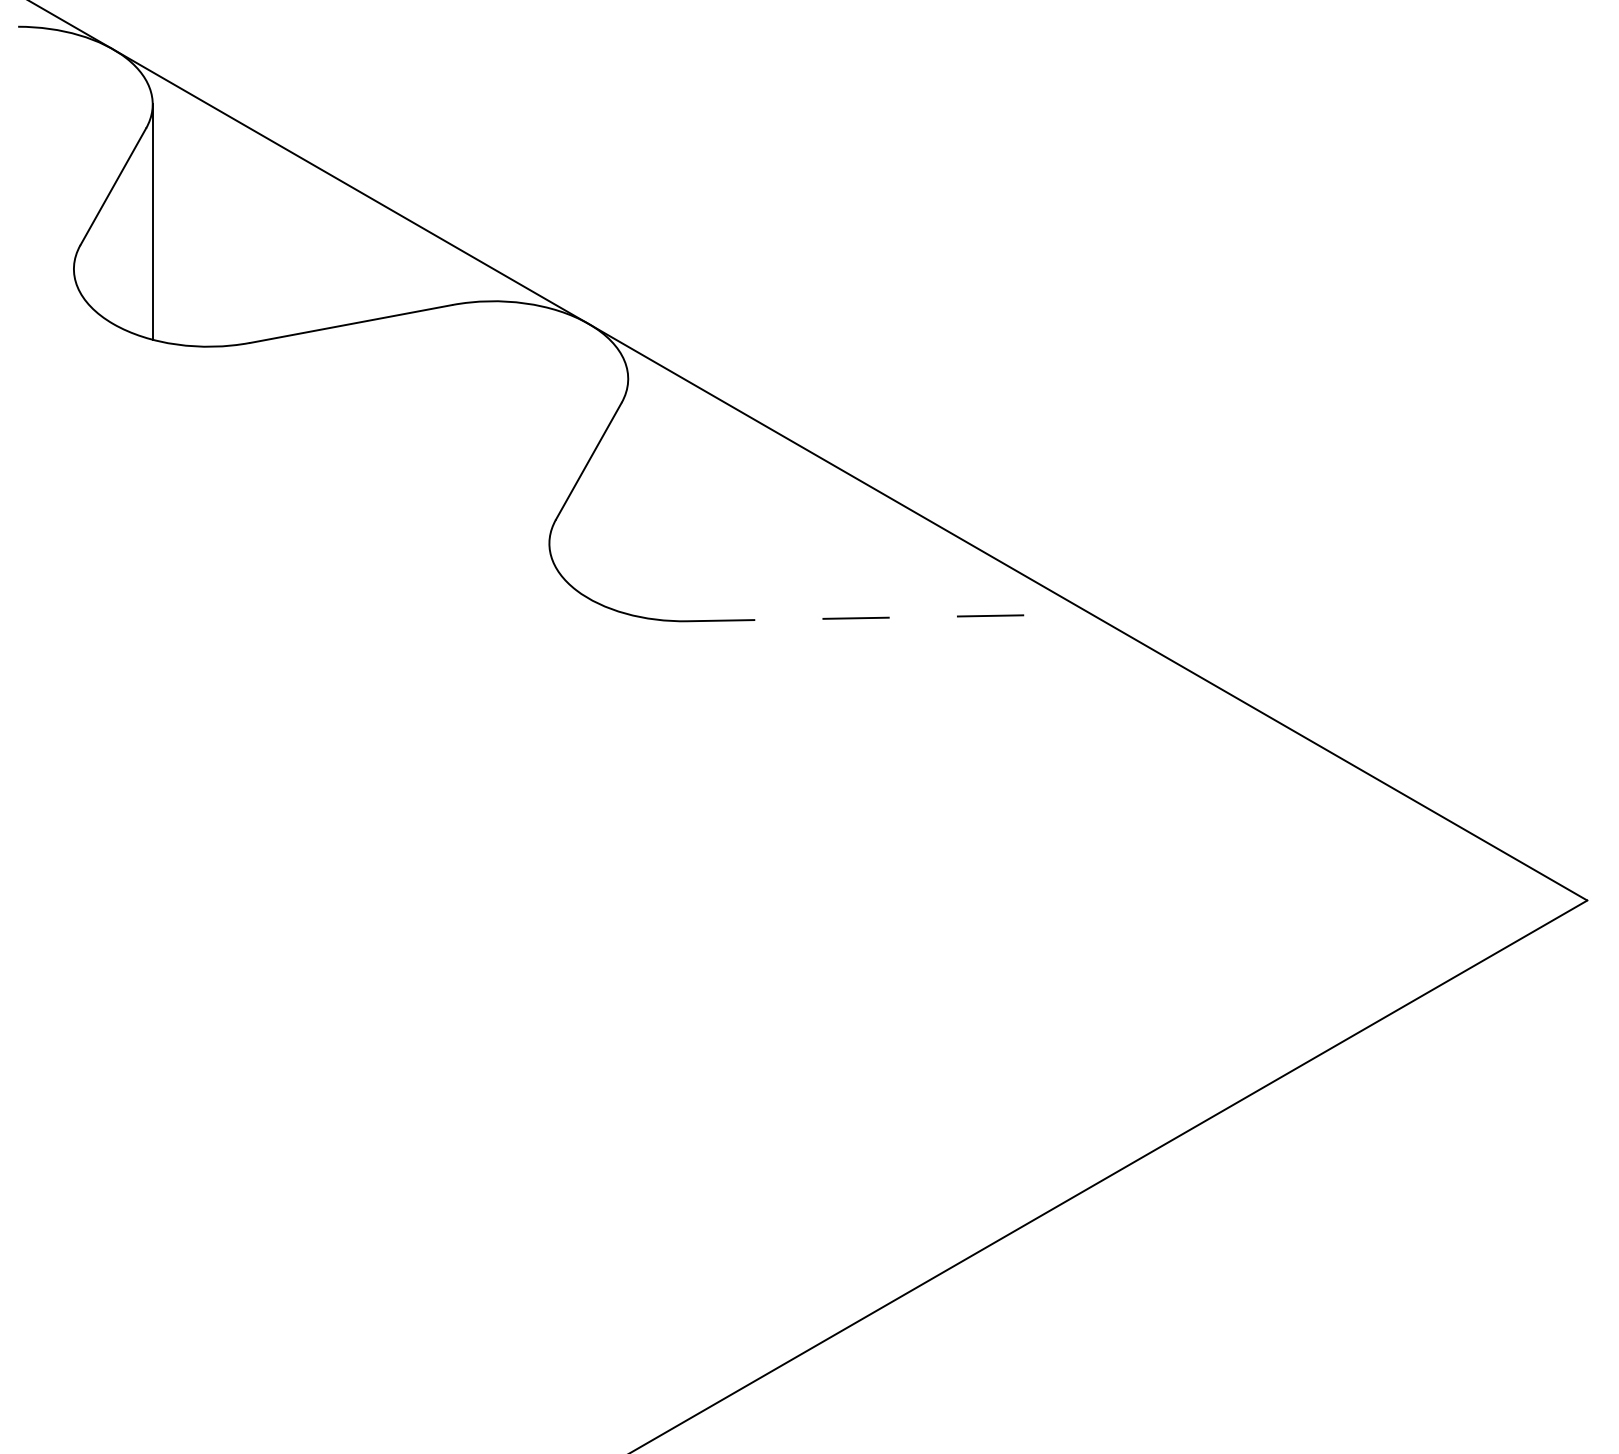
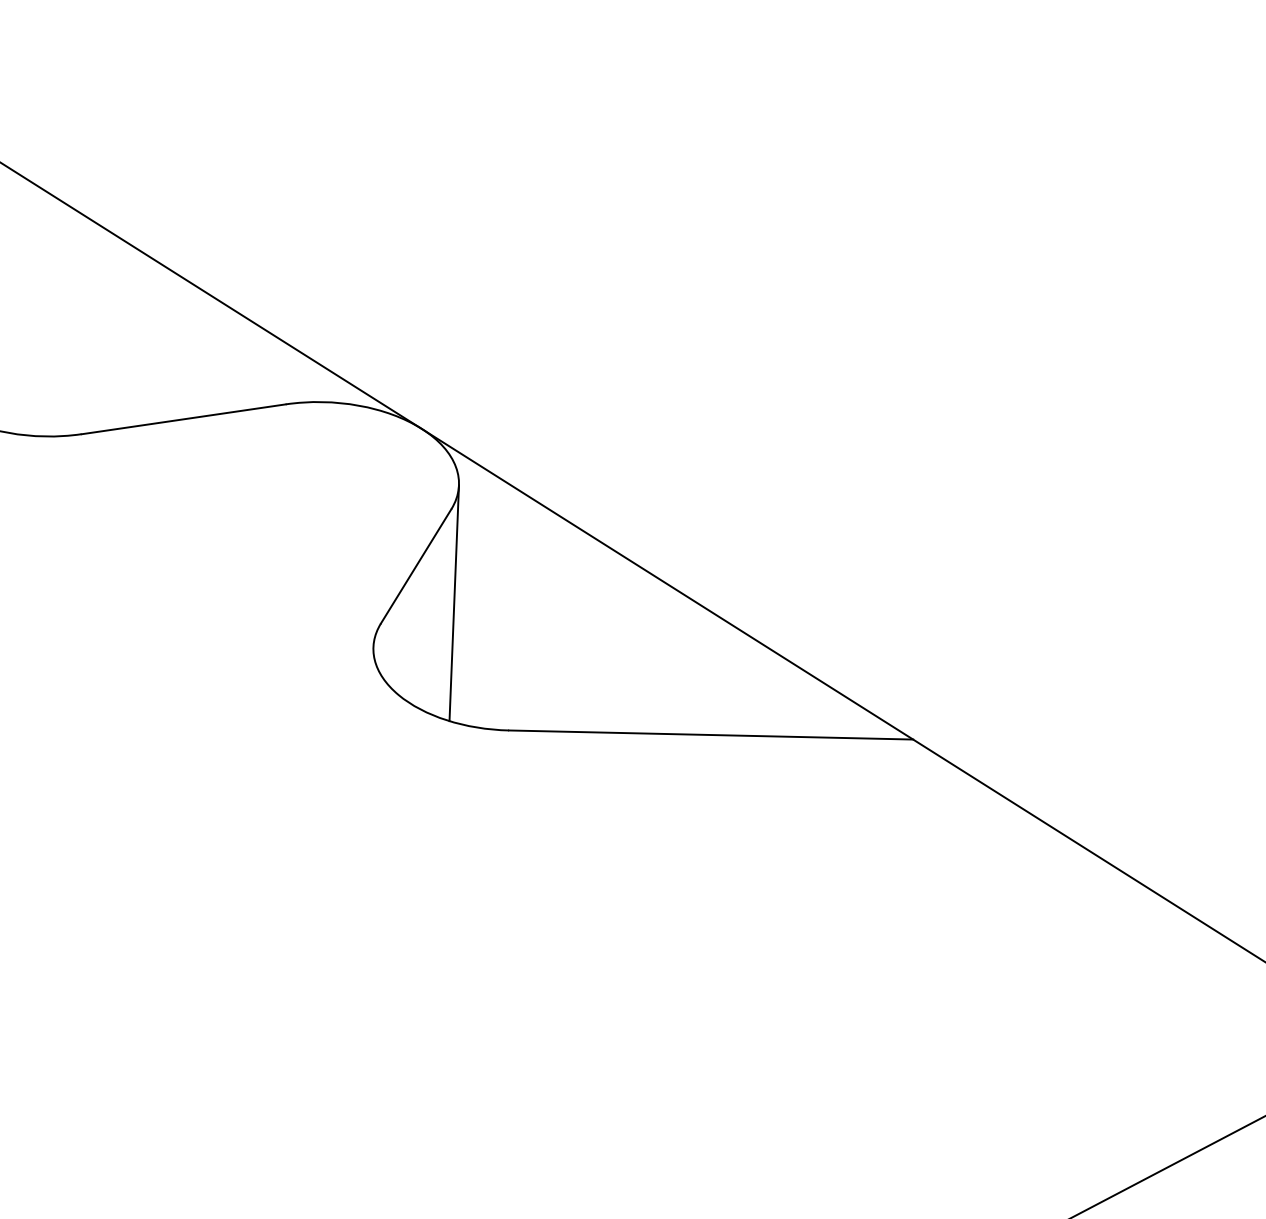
line: (628, 496) -> (454, 603), added
line: (889, 617) -> (711, 734), dashed -> solid

